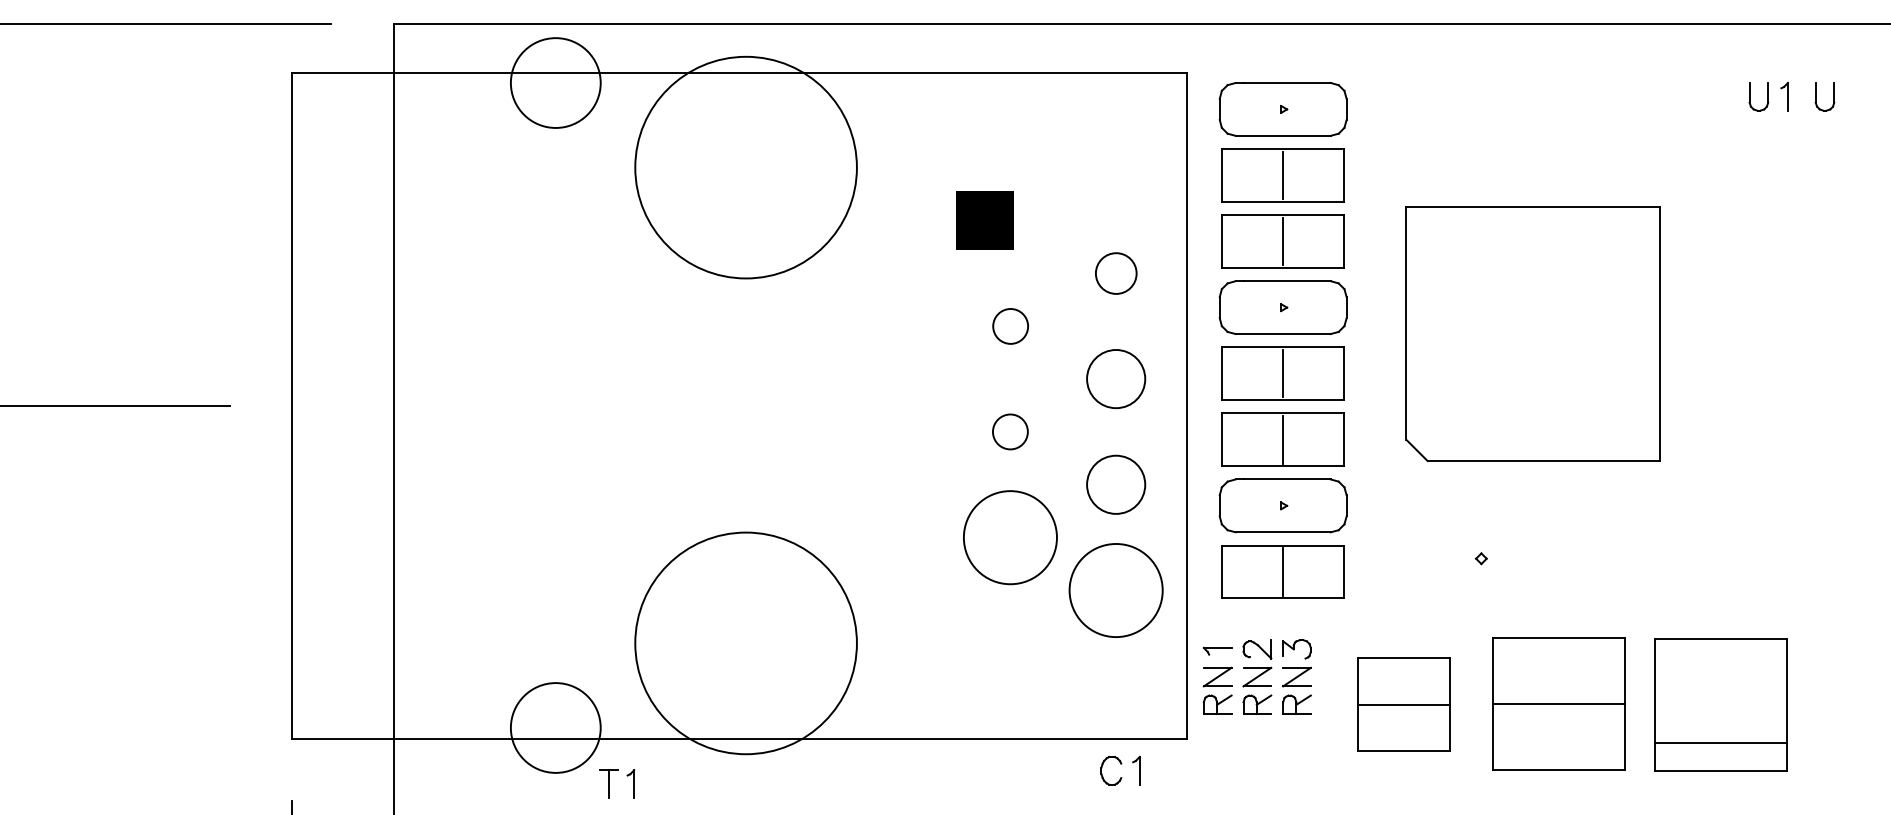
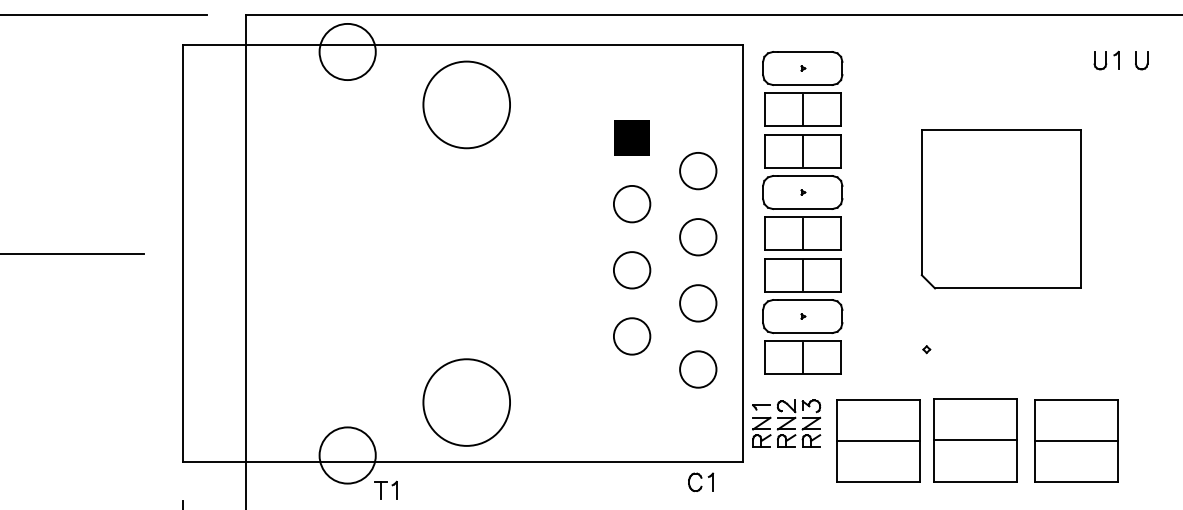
circle: (745, 166) -> (466, 104), size x0.62
part: (983, 219) -> (631, 137), moved
circle: (1116, 274) -> (698, 171), size x1.43
circle: (1011, 326) -> (632, 204), size x1.67
part: (1532, 334) -> (1000, 209), moved
circle: (1009, 432) -> (631, 270), size x1.67
circle: (1009, 537) -> (631, 336), size x0.62
circle: (1116, 590) -> (698, 369), size x0.62
circle: (745, 643) -> (466, 402), size x0.62
part: (1404, 704) -> (878, 440), size x1.43
line: (1720, 742) -> (1076, 440), moved

